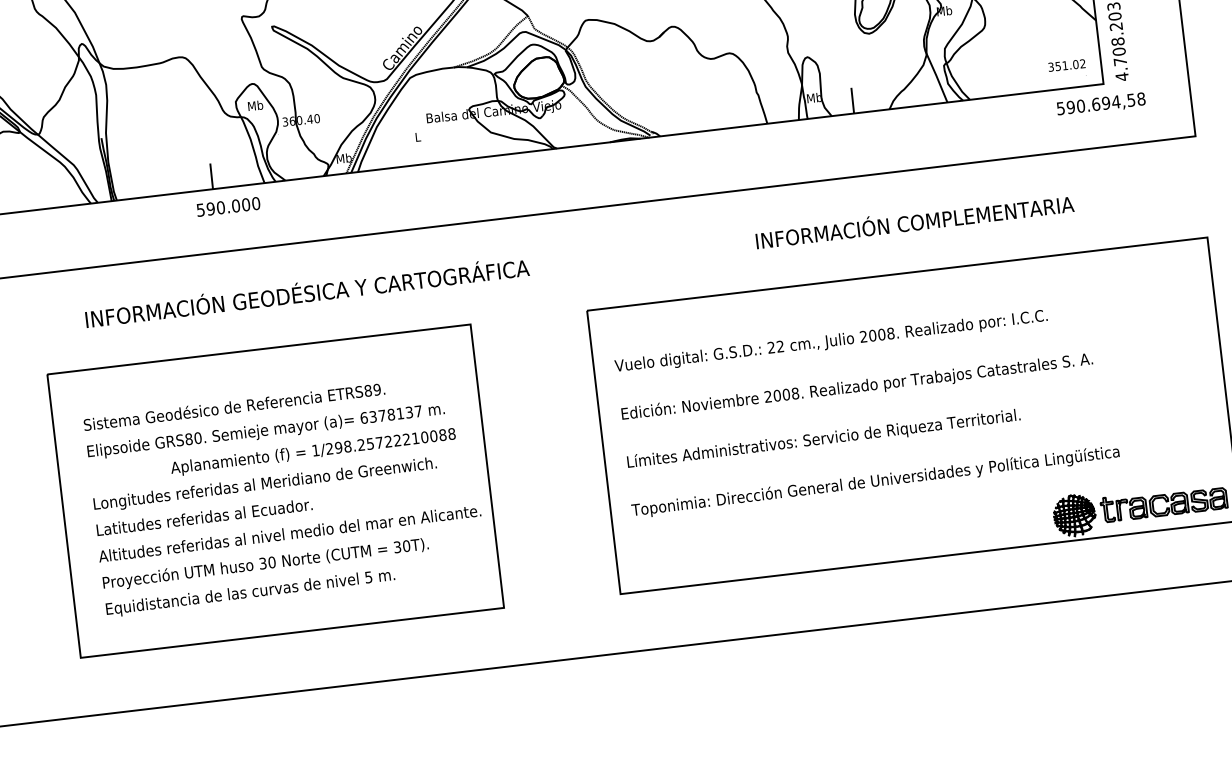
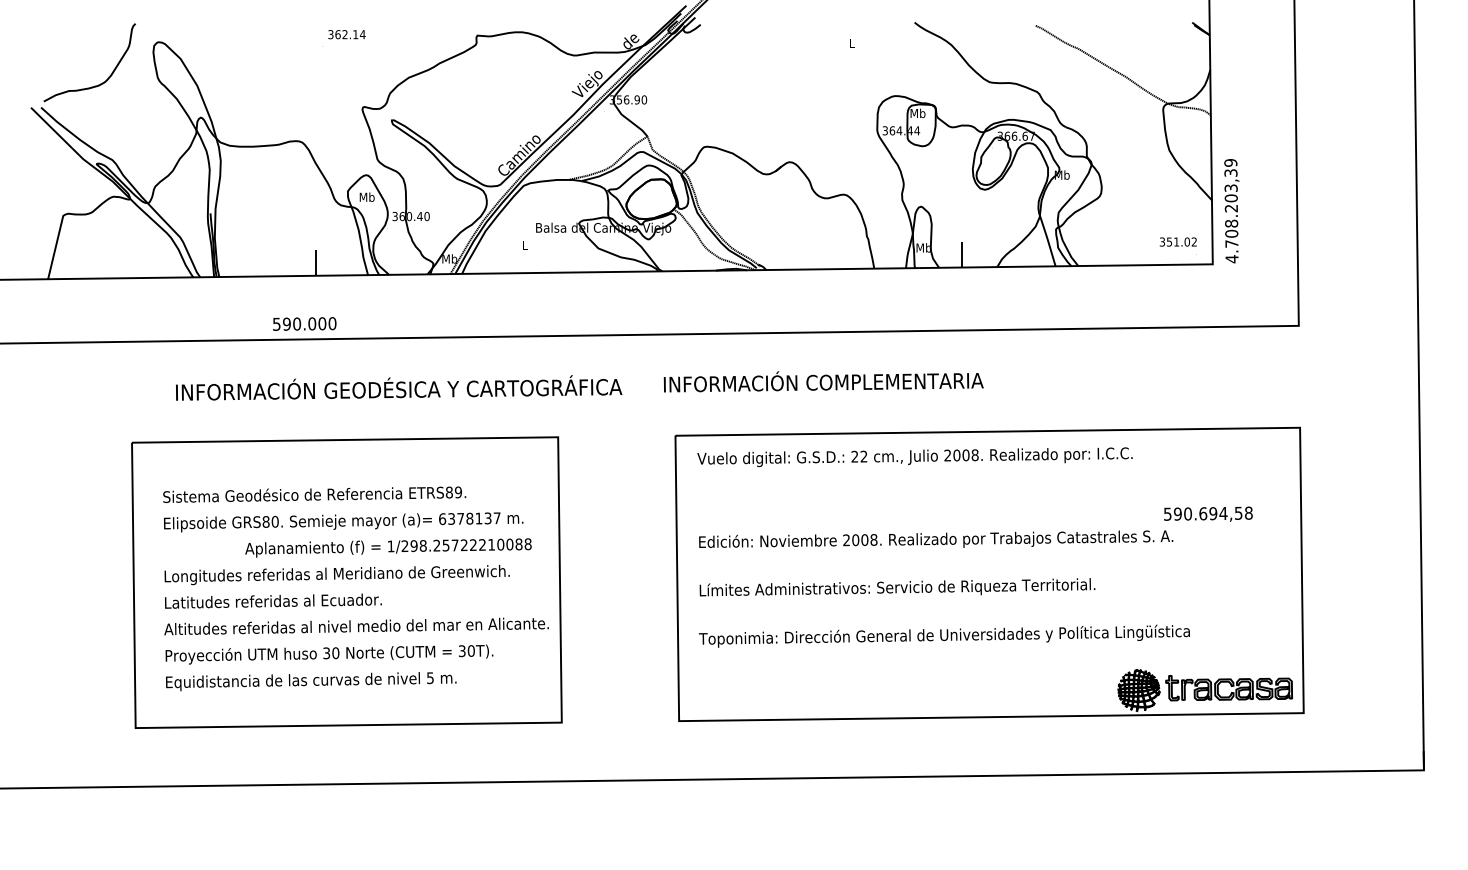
text: (1101, 103) -> (1208, 513), moved
text: (228, 206) -> (304, 323), moved
text: (914, 221) -> (823, 381), moved
text: (830, 342) -> (914, 457), moved

